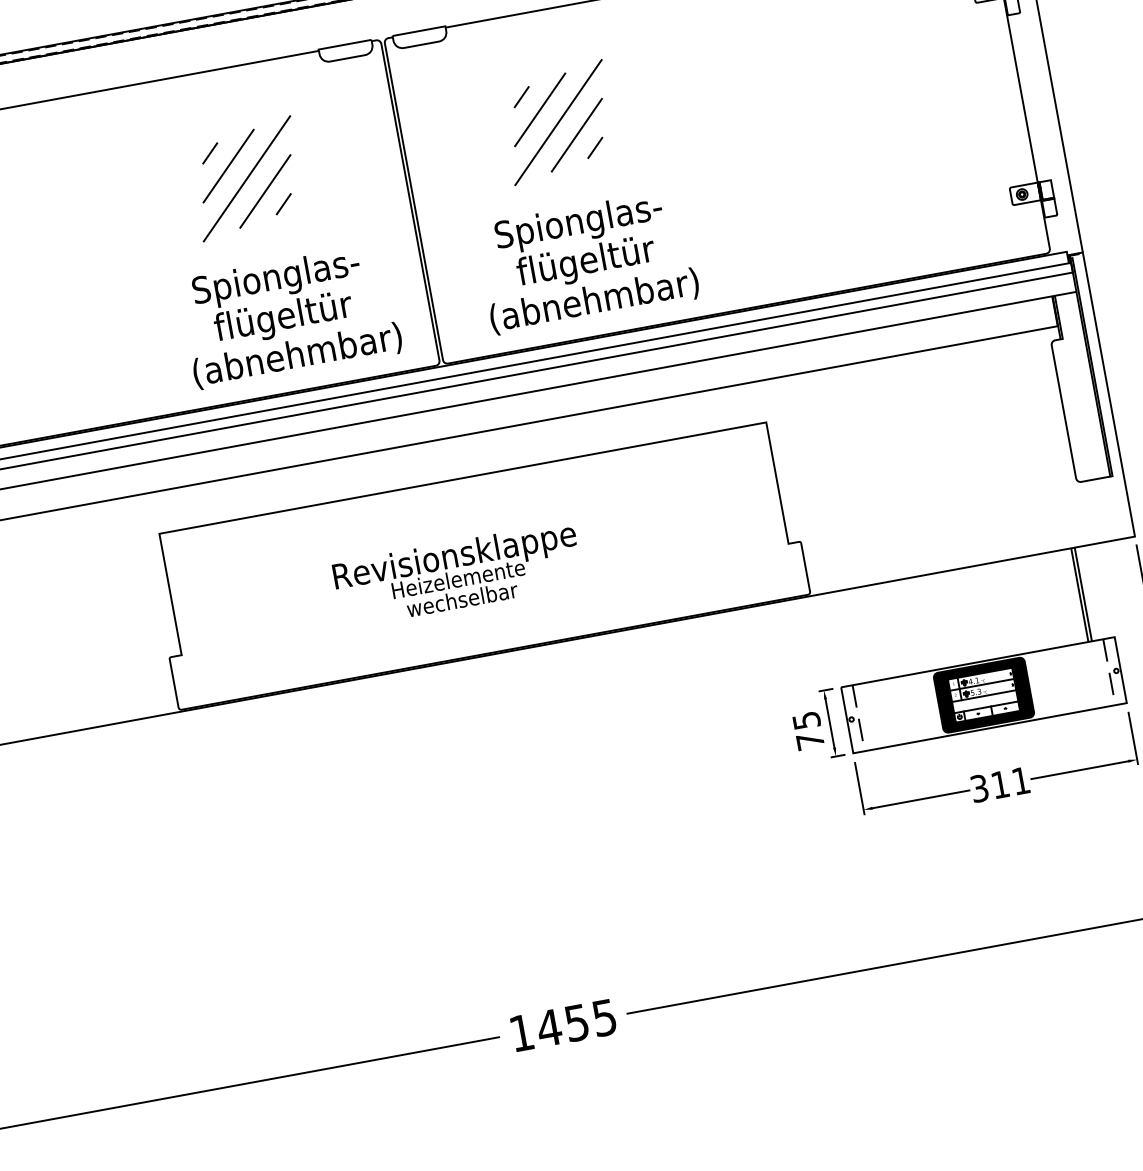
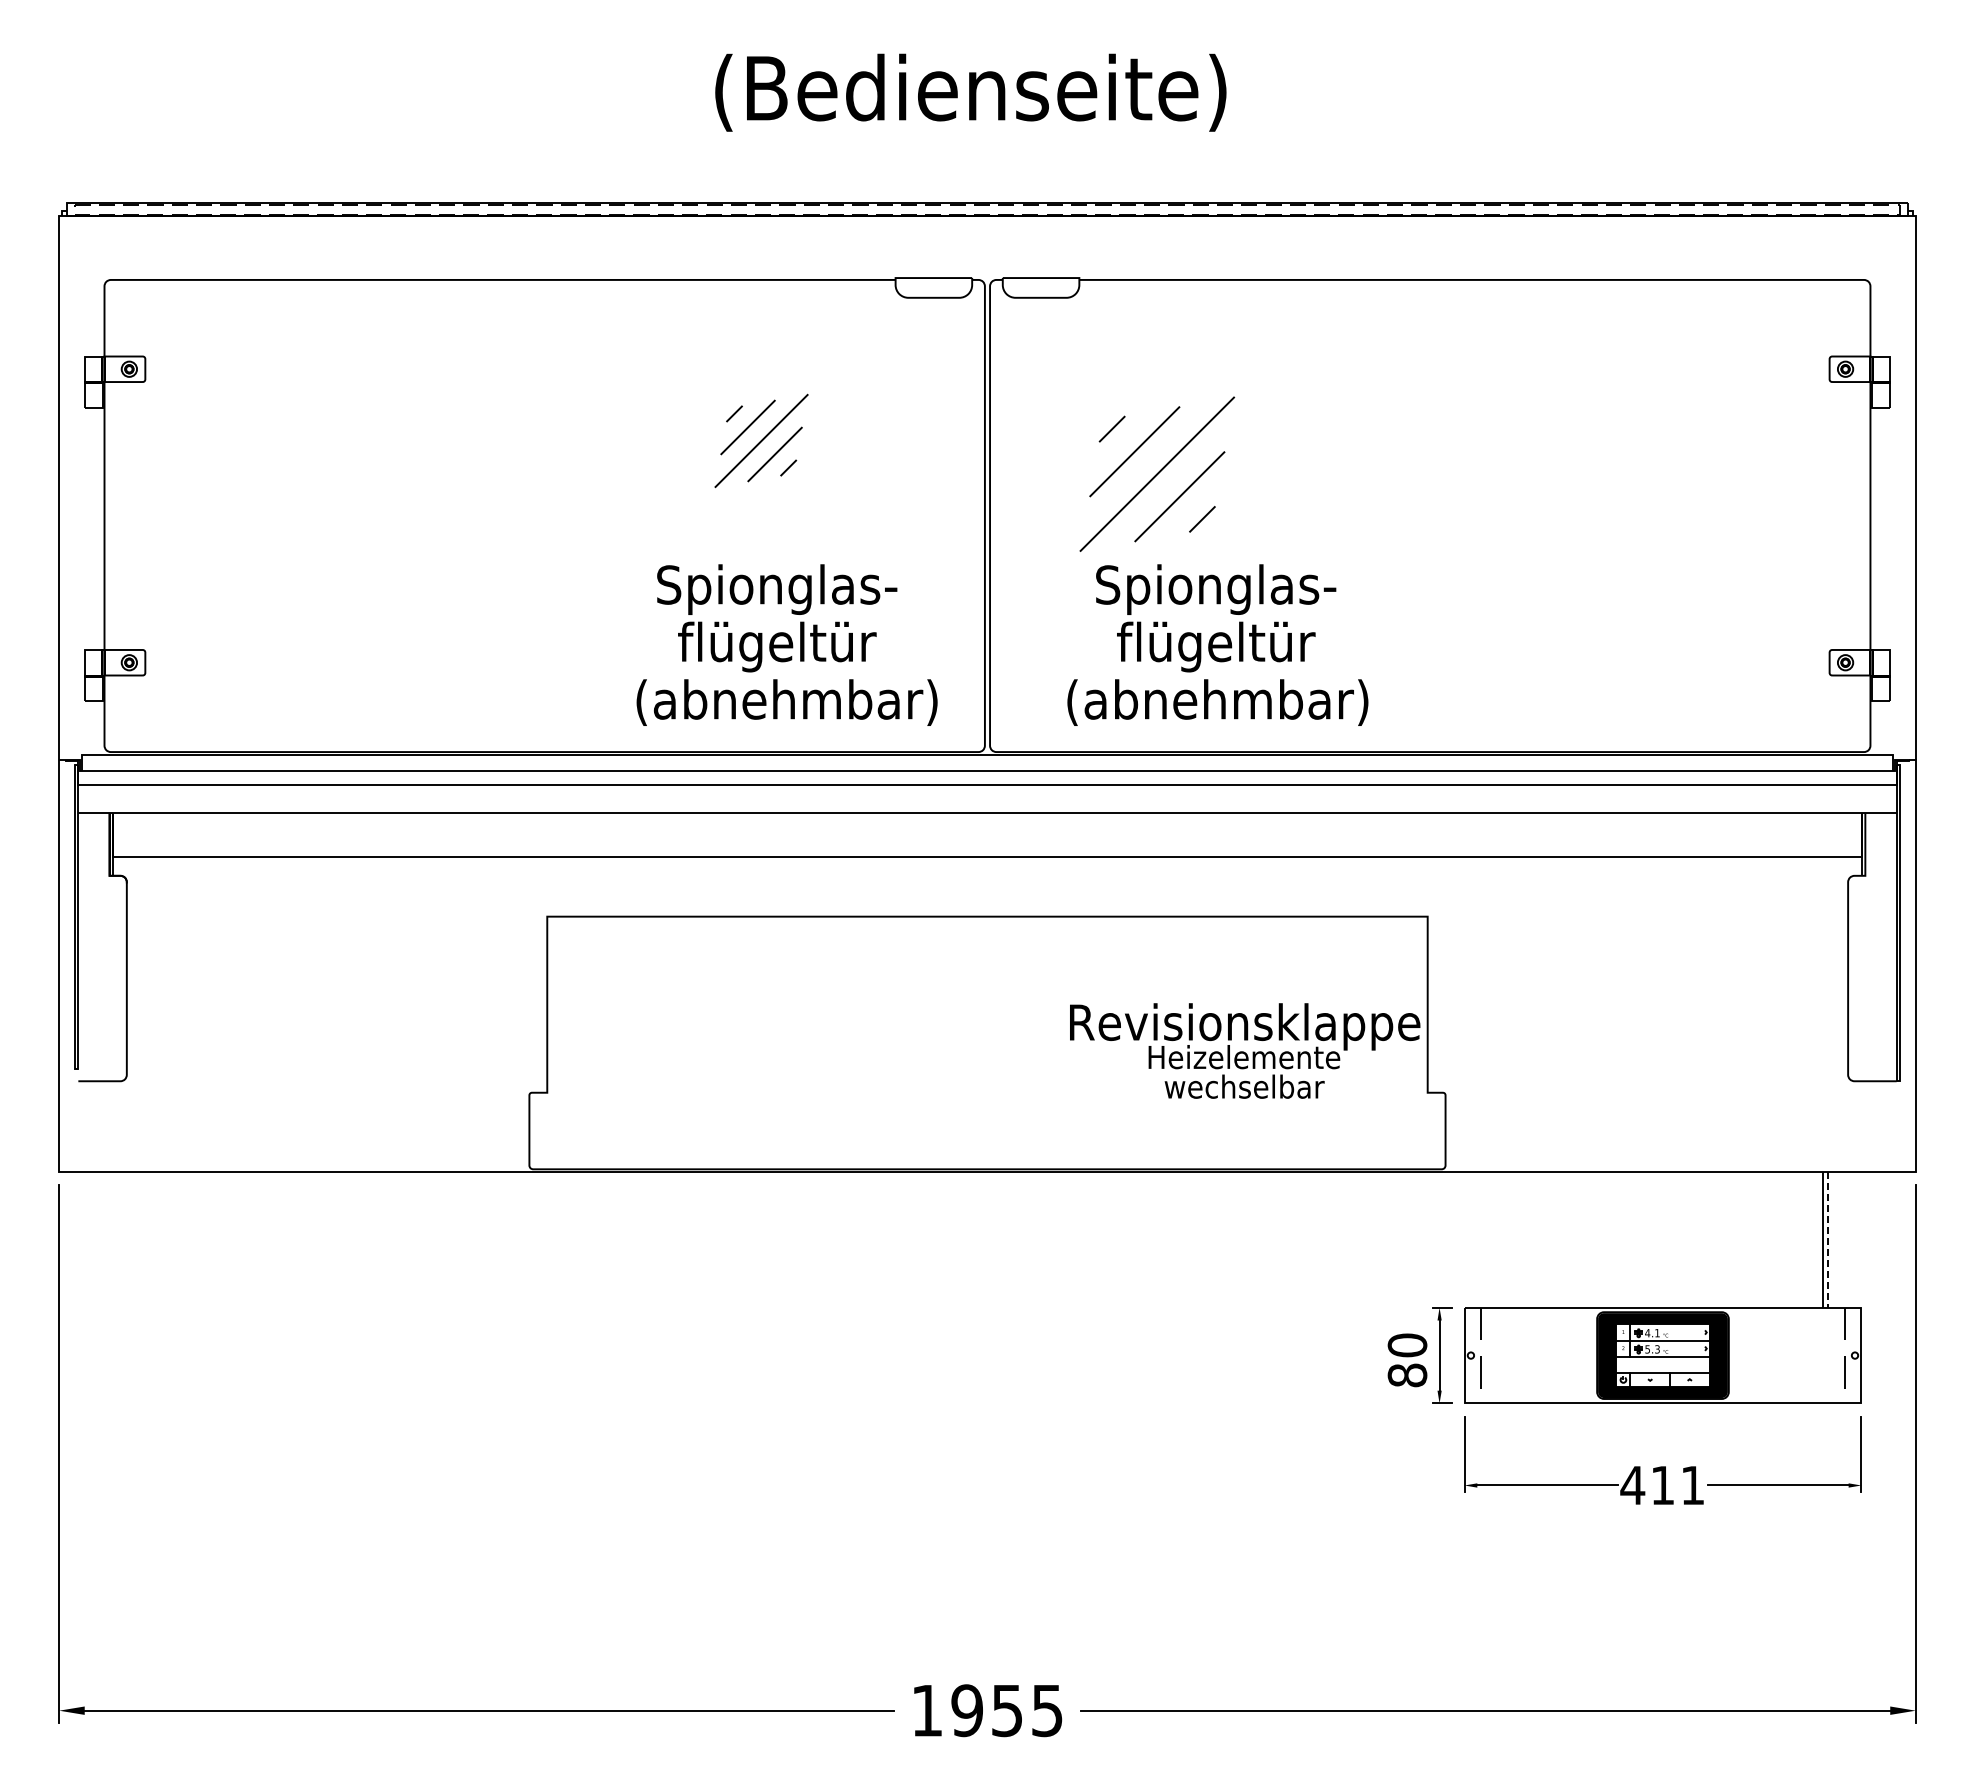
part: (558, 122) -> (1157, 473), moved
part: (246, 178) -> (761, 440), size x0.6
text: (458, 574) -> (1245, 1050), moved
line: (1083, 594) -> (1828, 1239), solid -> dashed
text: (808, 730) -> (1407, 1360), 75 -> 80
text: (979, 788) -> (1632, 1485), 311 -> 411
text: (548, 1027) -> (966, 1710), 1455 -> 1955

